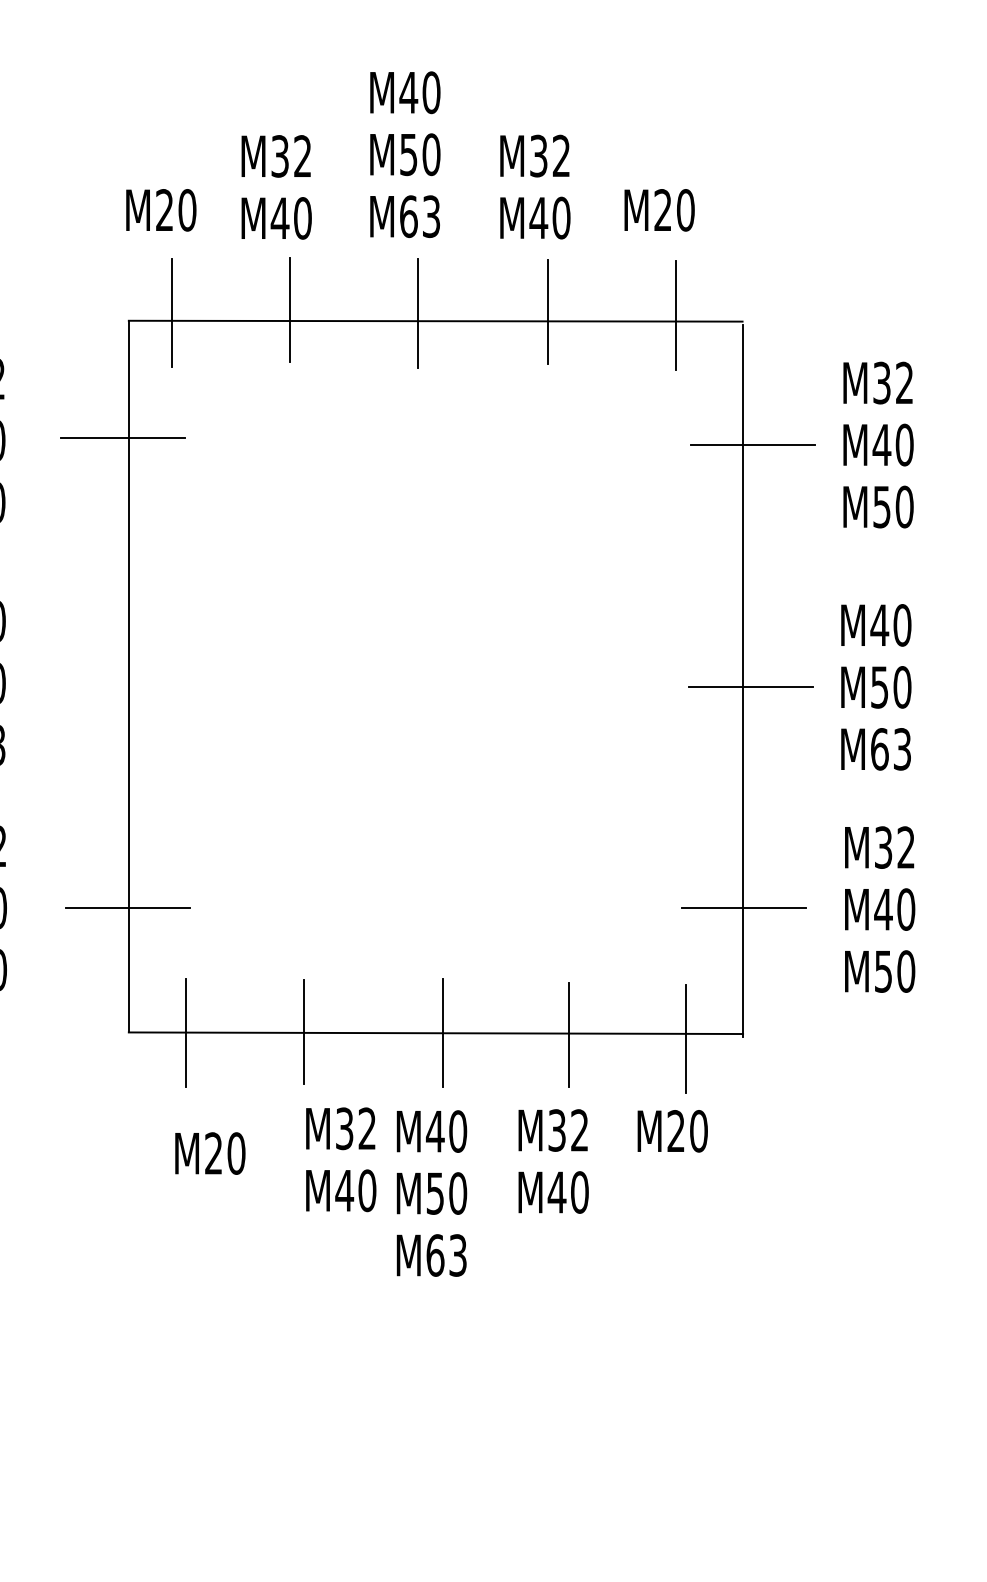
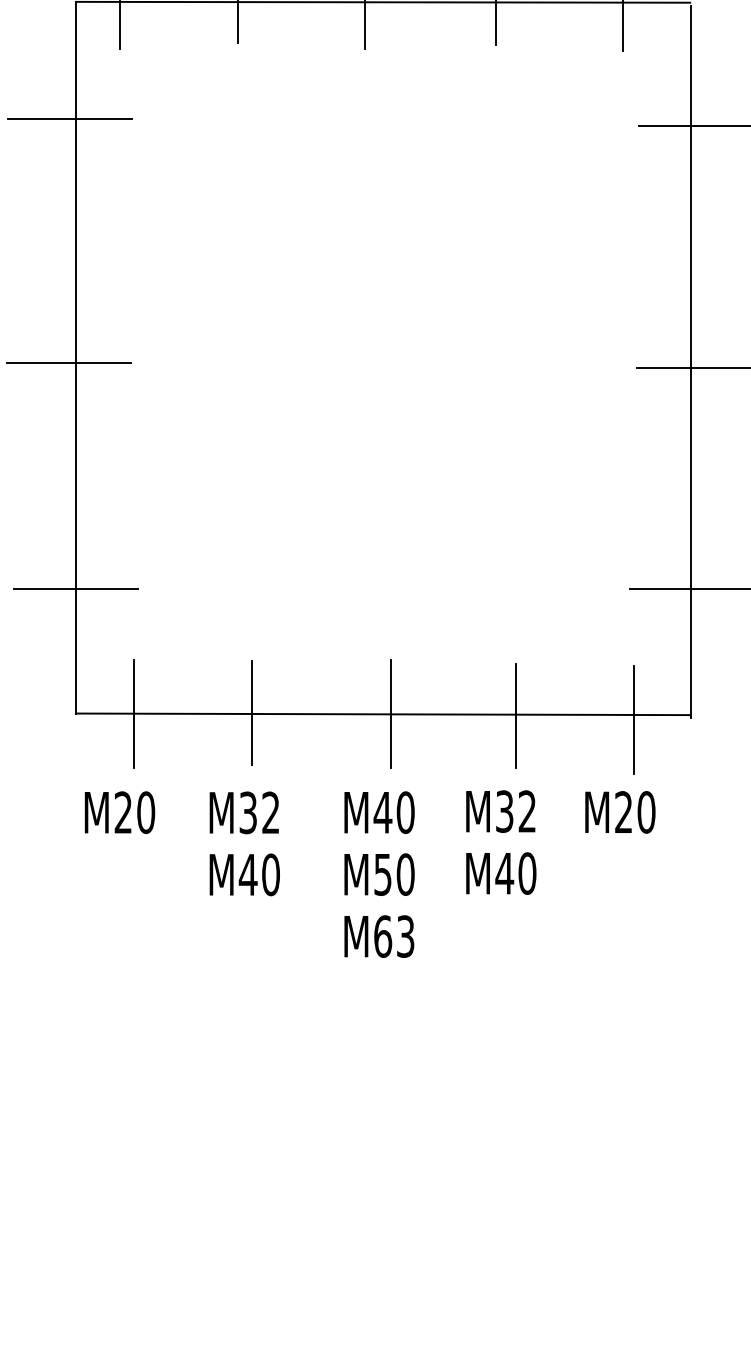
line: (121, 681) -> (69, 362), added
text: (210, 1153) -> (120, 812), moved
text: (341, 1159) -> (245, 843), moved

